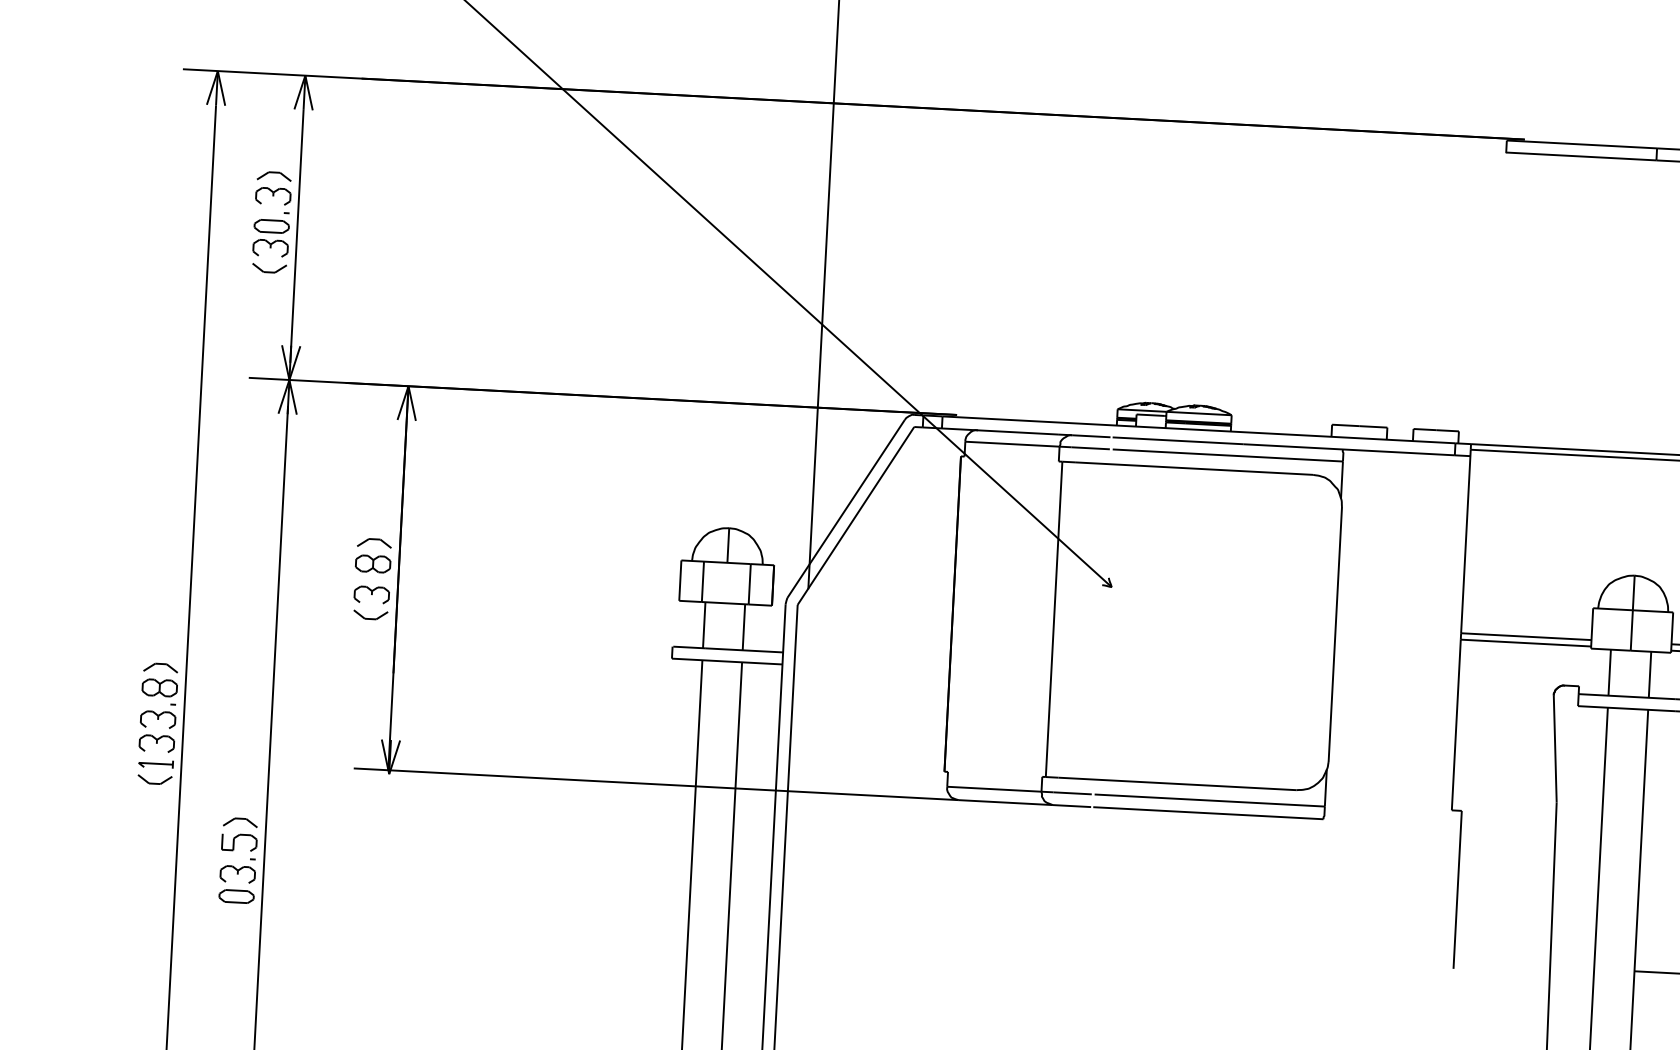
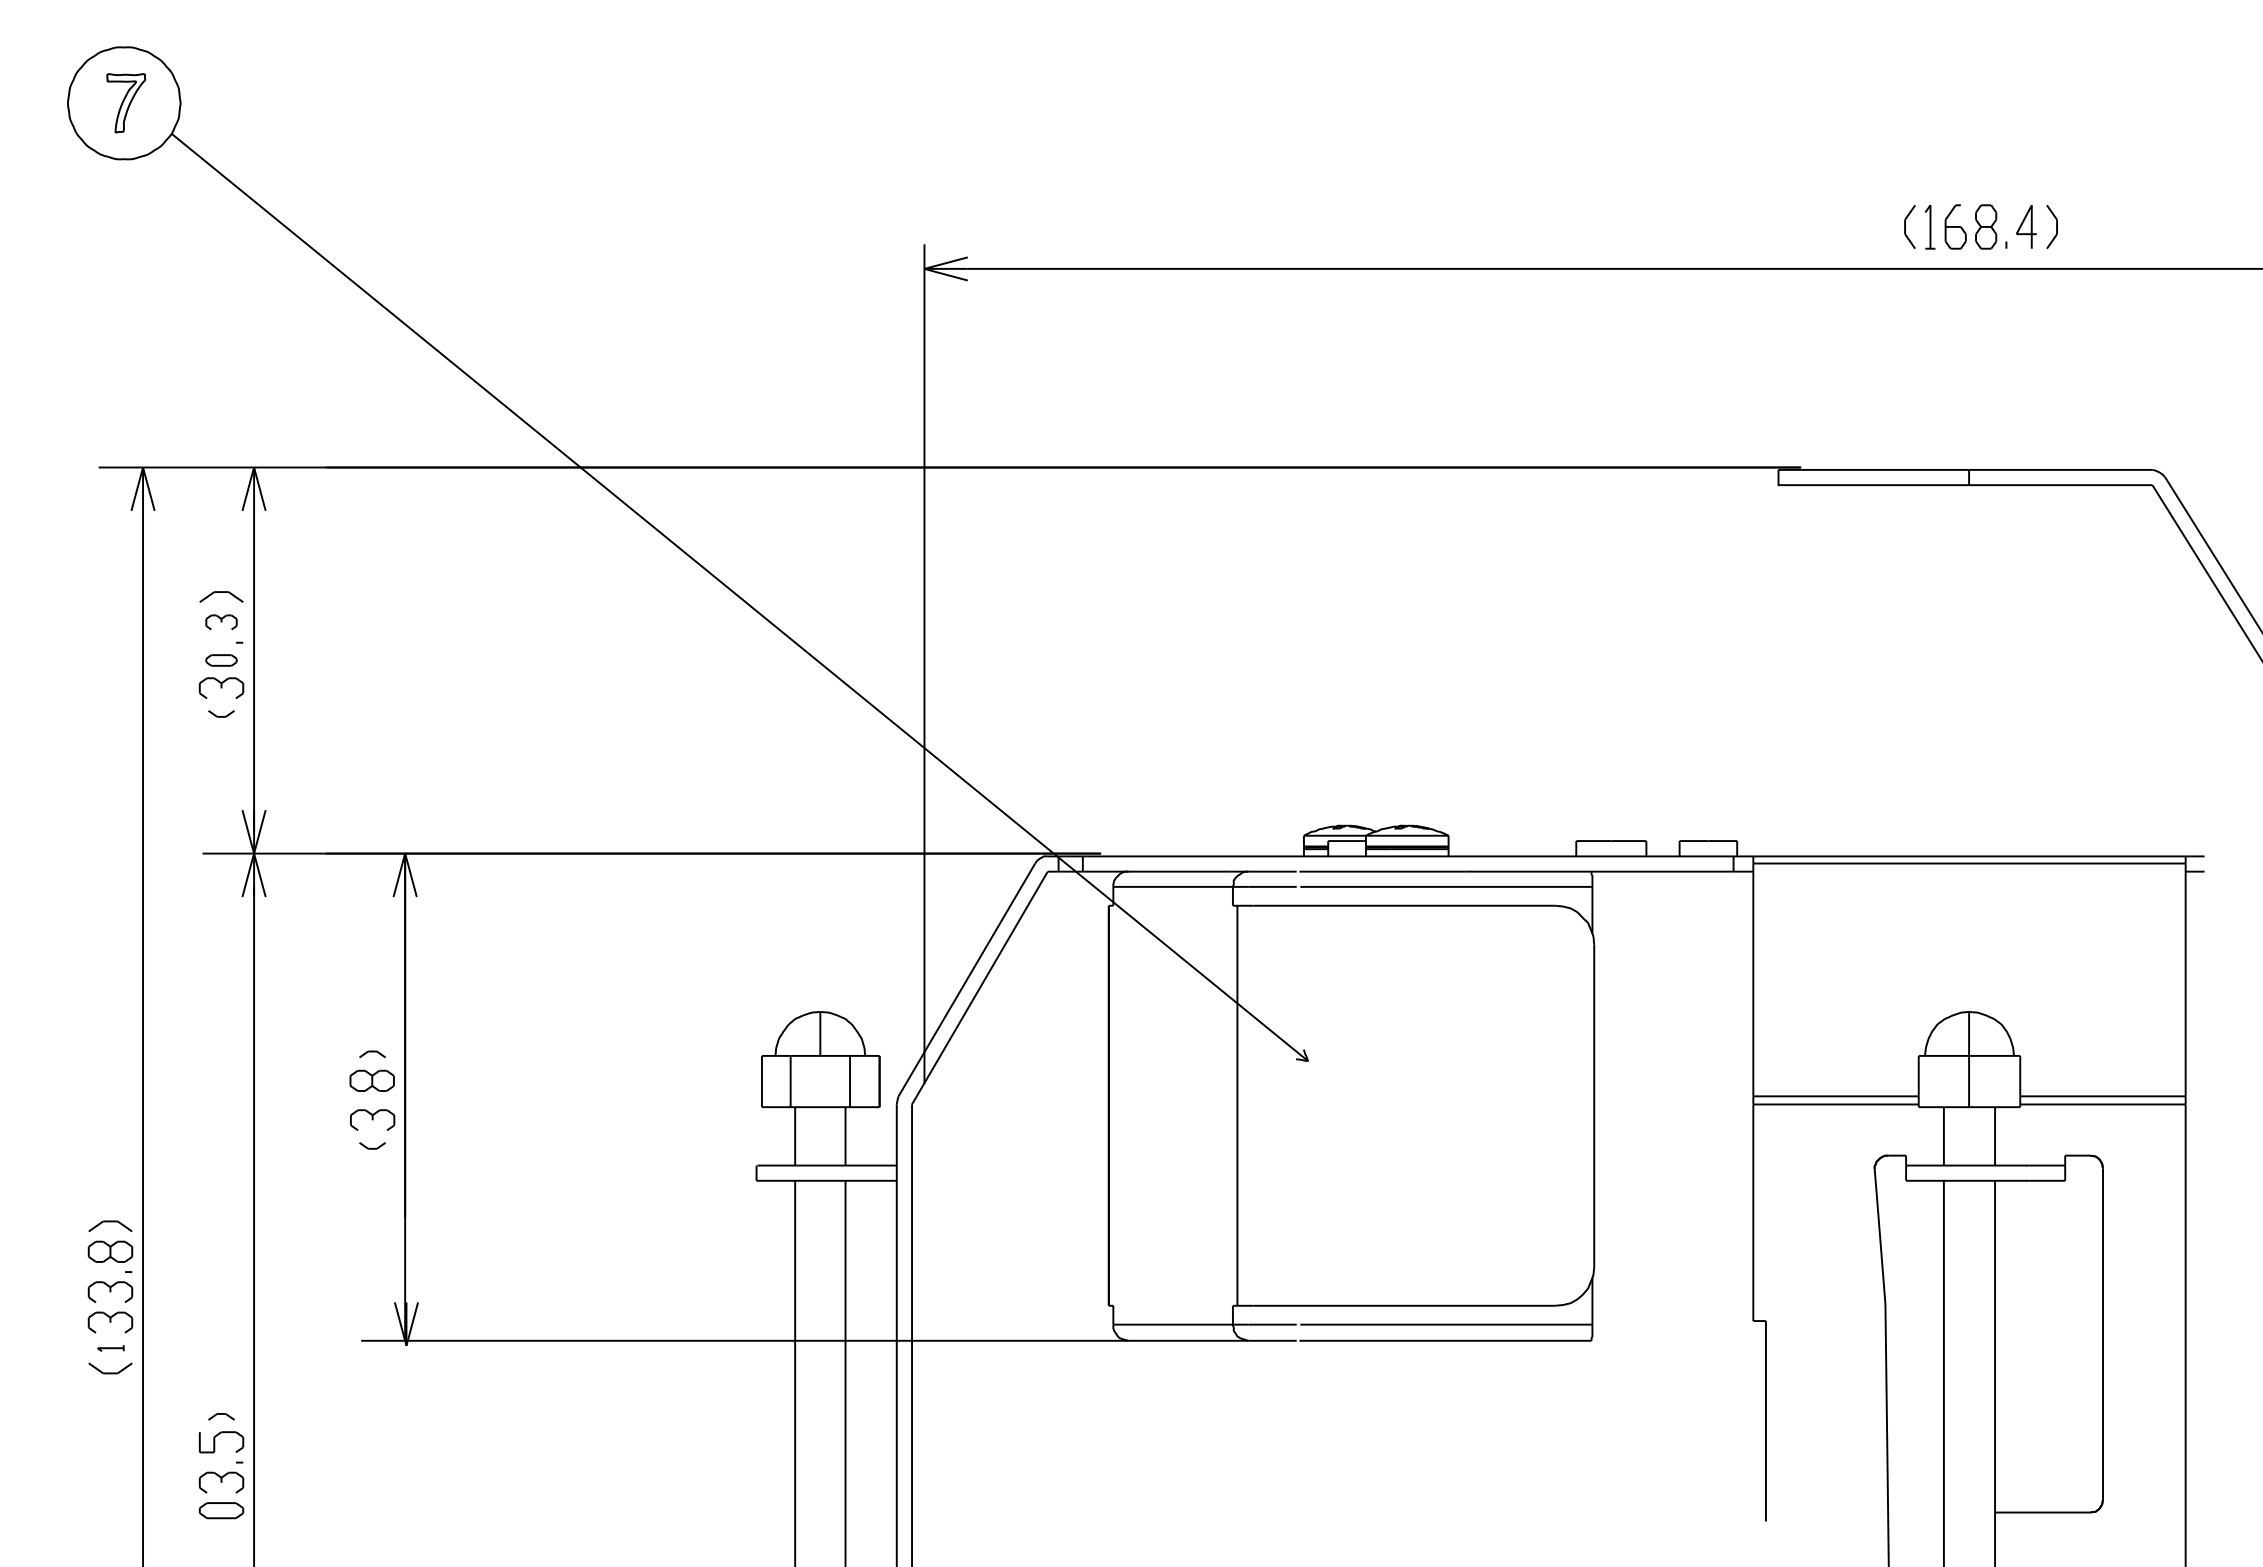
part: (273, 196) -> (221, 622), size x0.7
part: (271, 226) -> (221, 660), size x0.7
part: (269, 268) -> (221, 713), size x0.6
part: (374, 543) -> (372, 1054), size x0.6
part: (370, 614) -> (372, 1145), size x0.6
part: (155, 764) -> (110, 1348), size x0.6
part: (240, 822) -> (221, 1416), size x0.6

